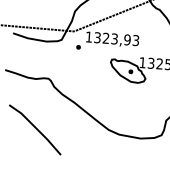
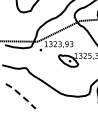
line: (36, 128) -> (21, 95), solid -> dashed

